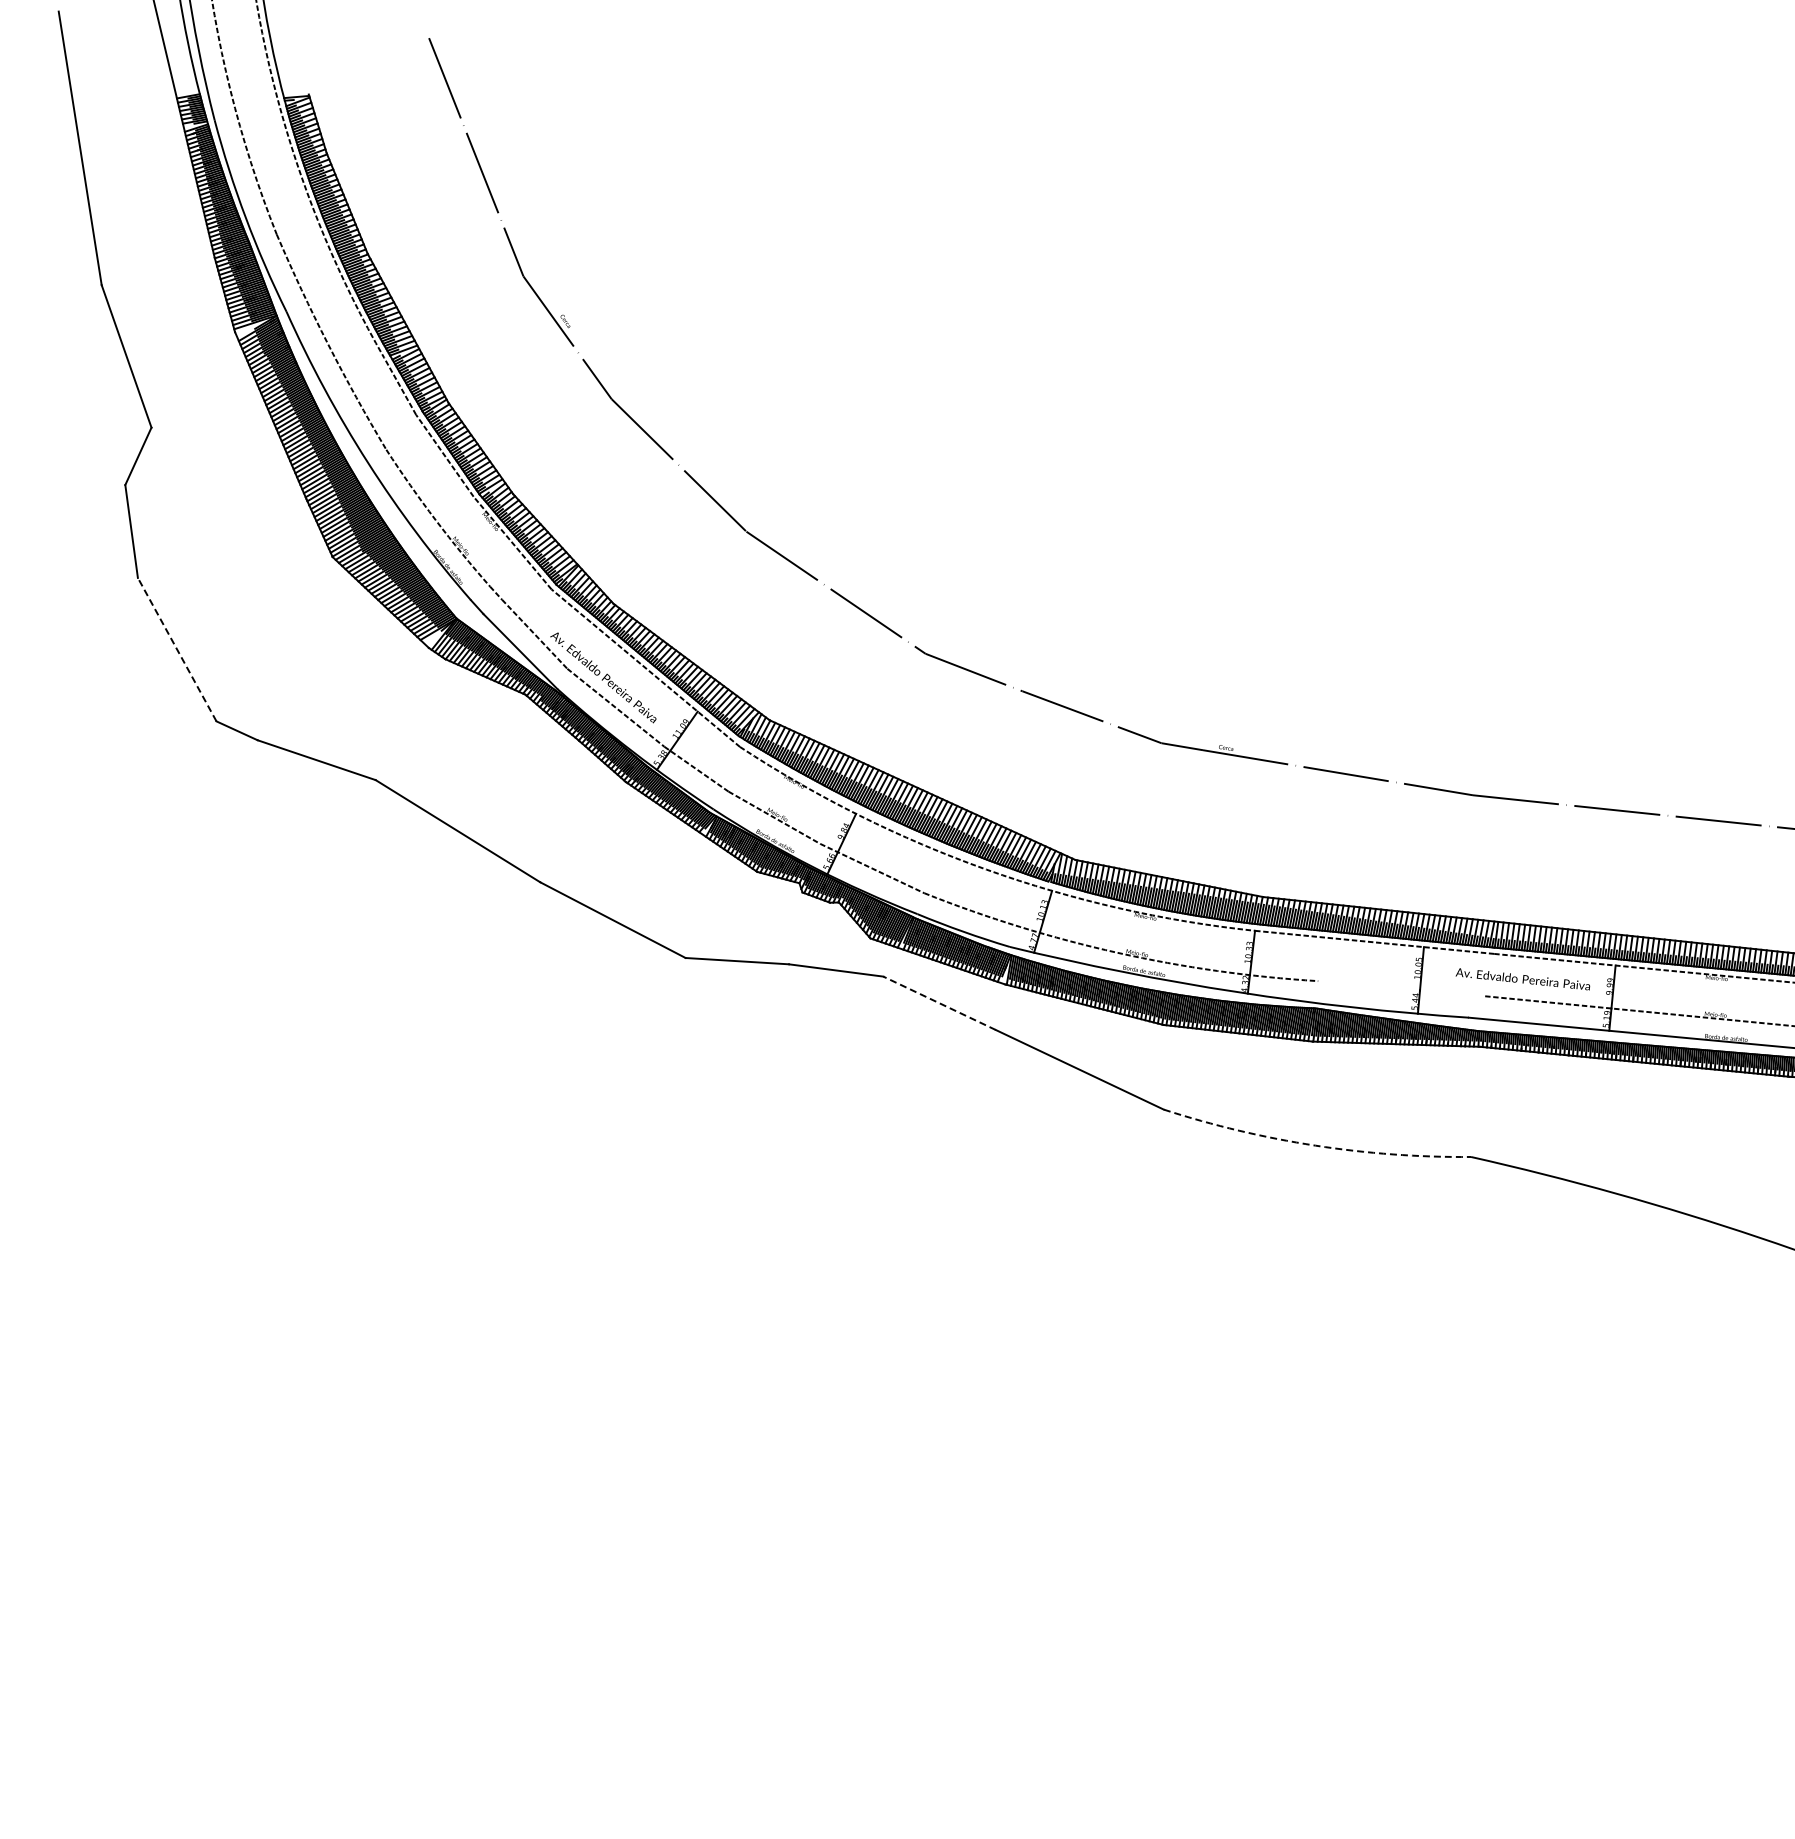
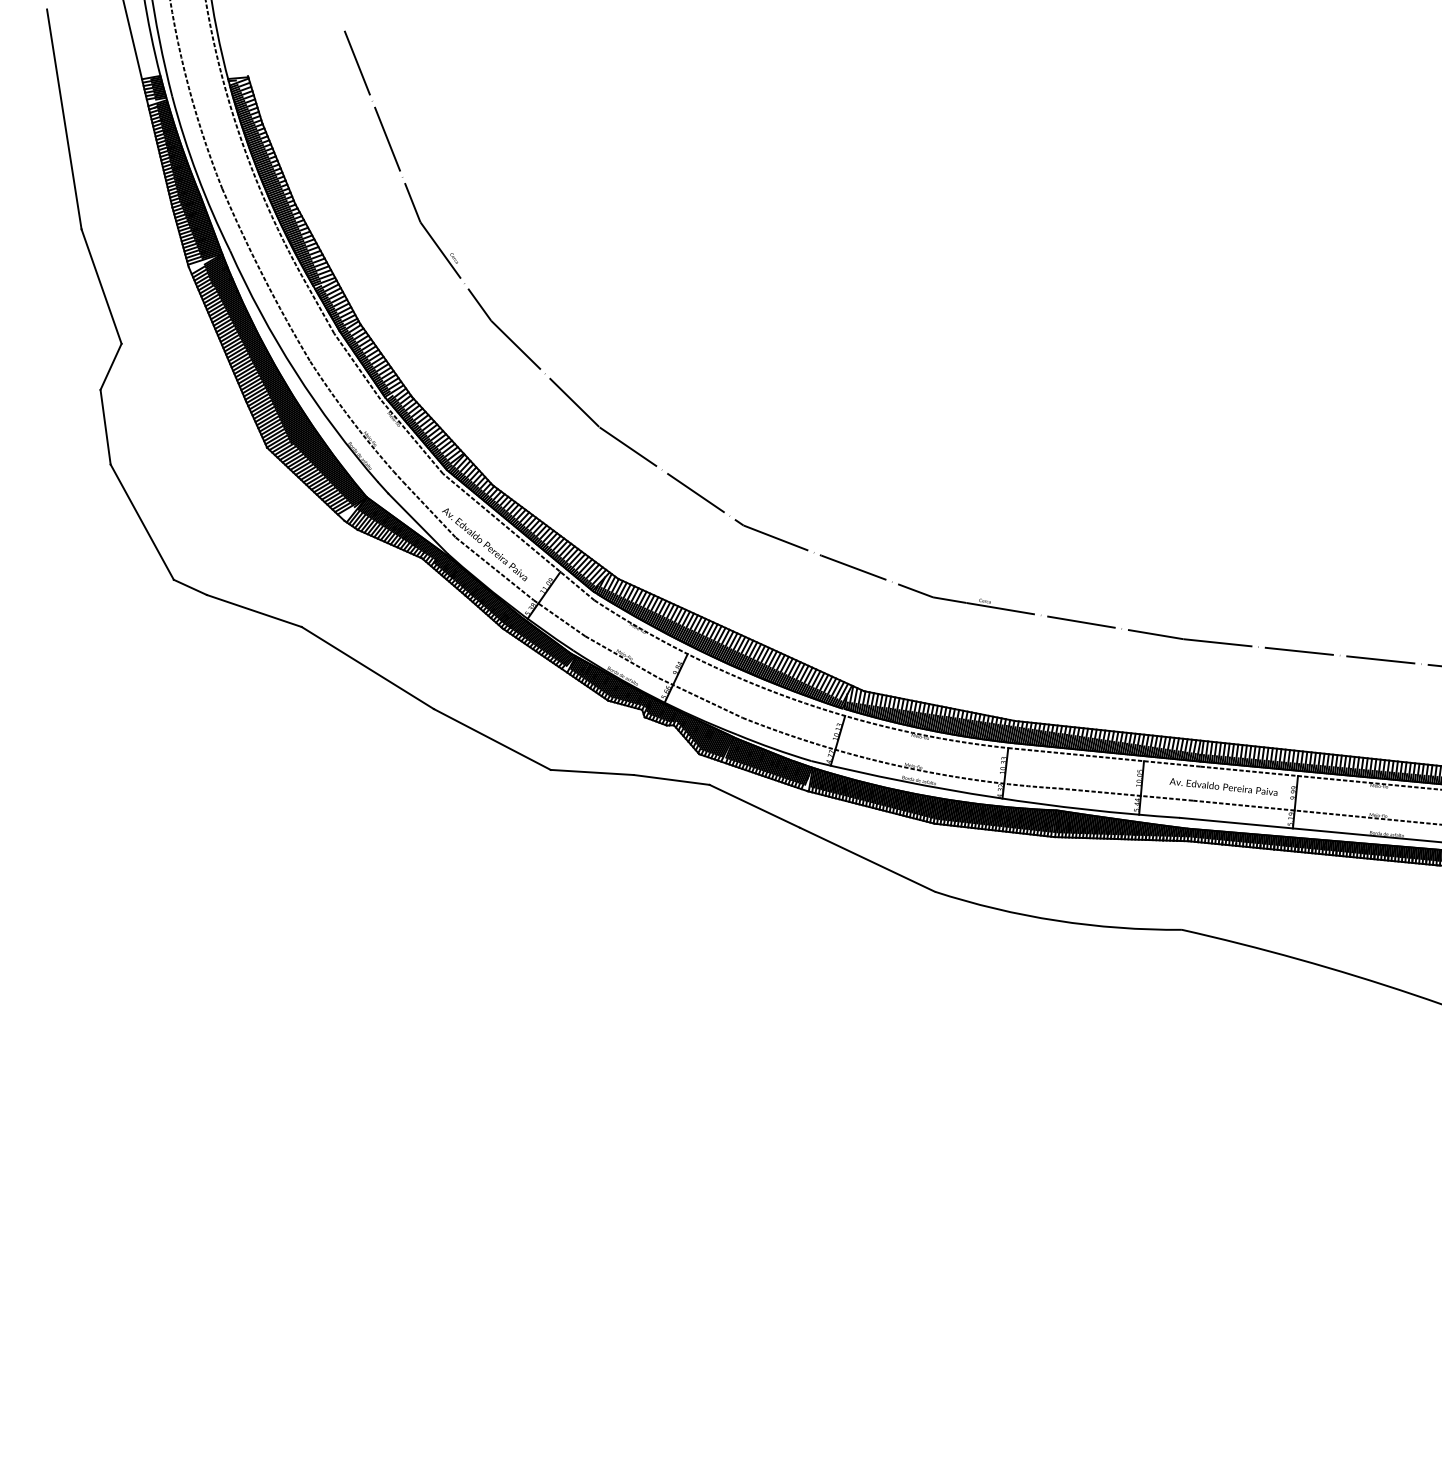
line: (177, 649) -> (142, 522), dashed -> solid
line: (1401, 988) -> (1125, 794), added
line: (939, 1003) -> (754, 806), dashed -> solid
arc: (1315, 1145) -> (1056, 920), dashed -> solid

